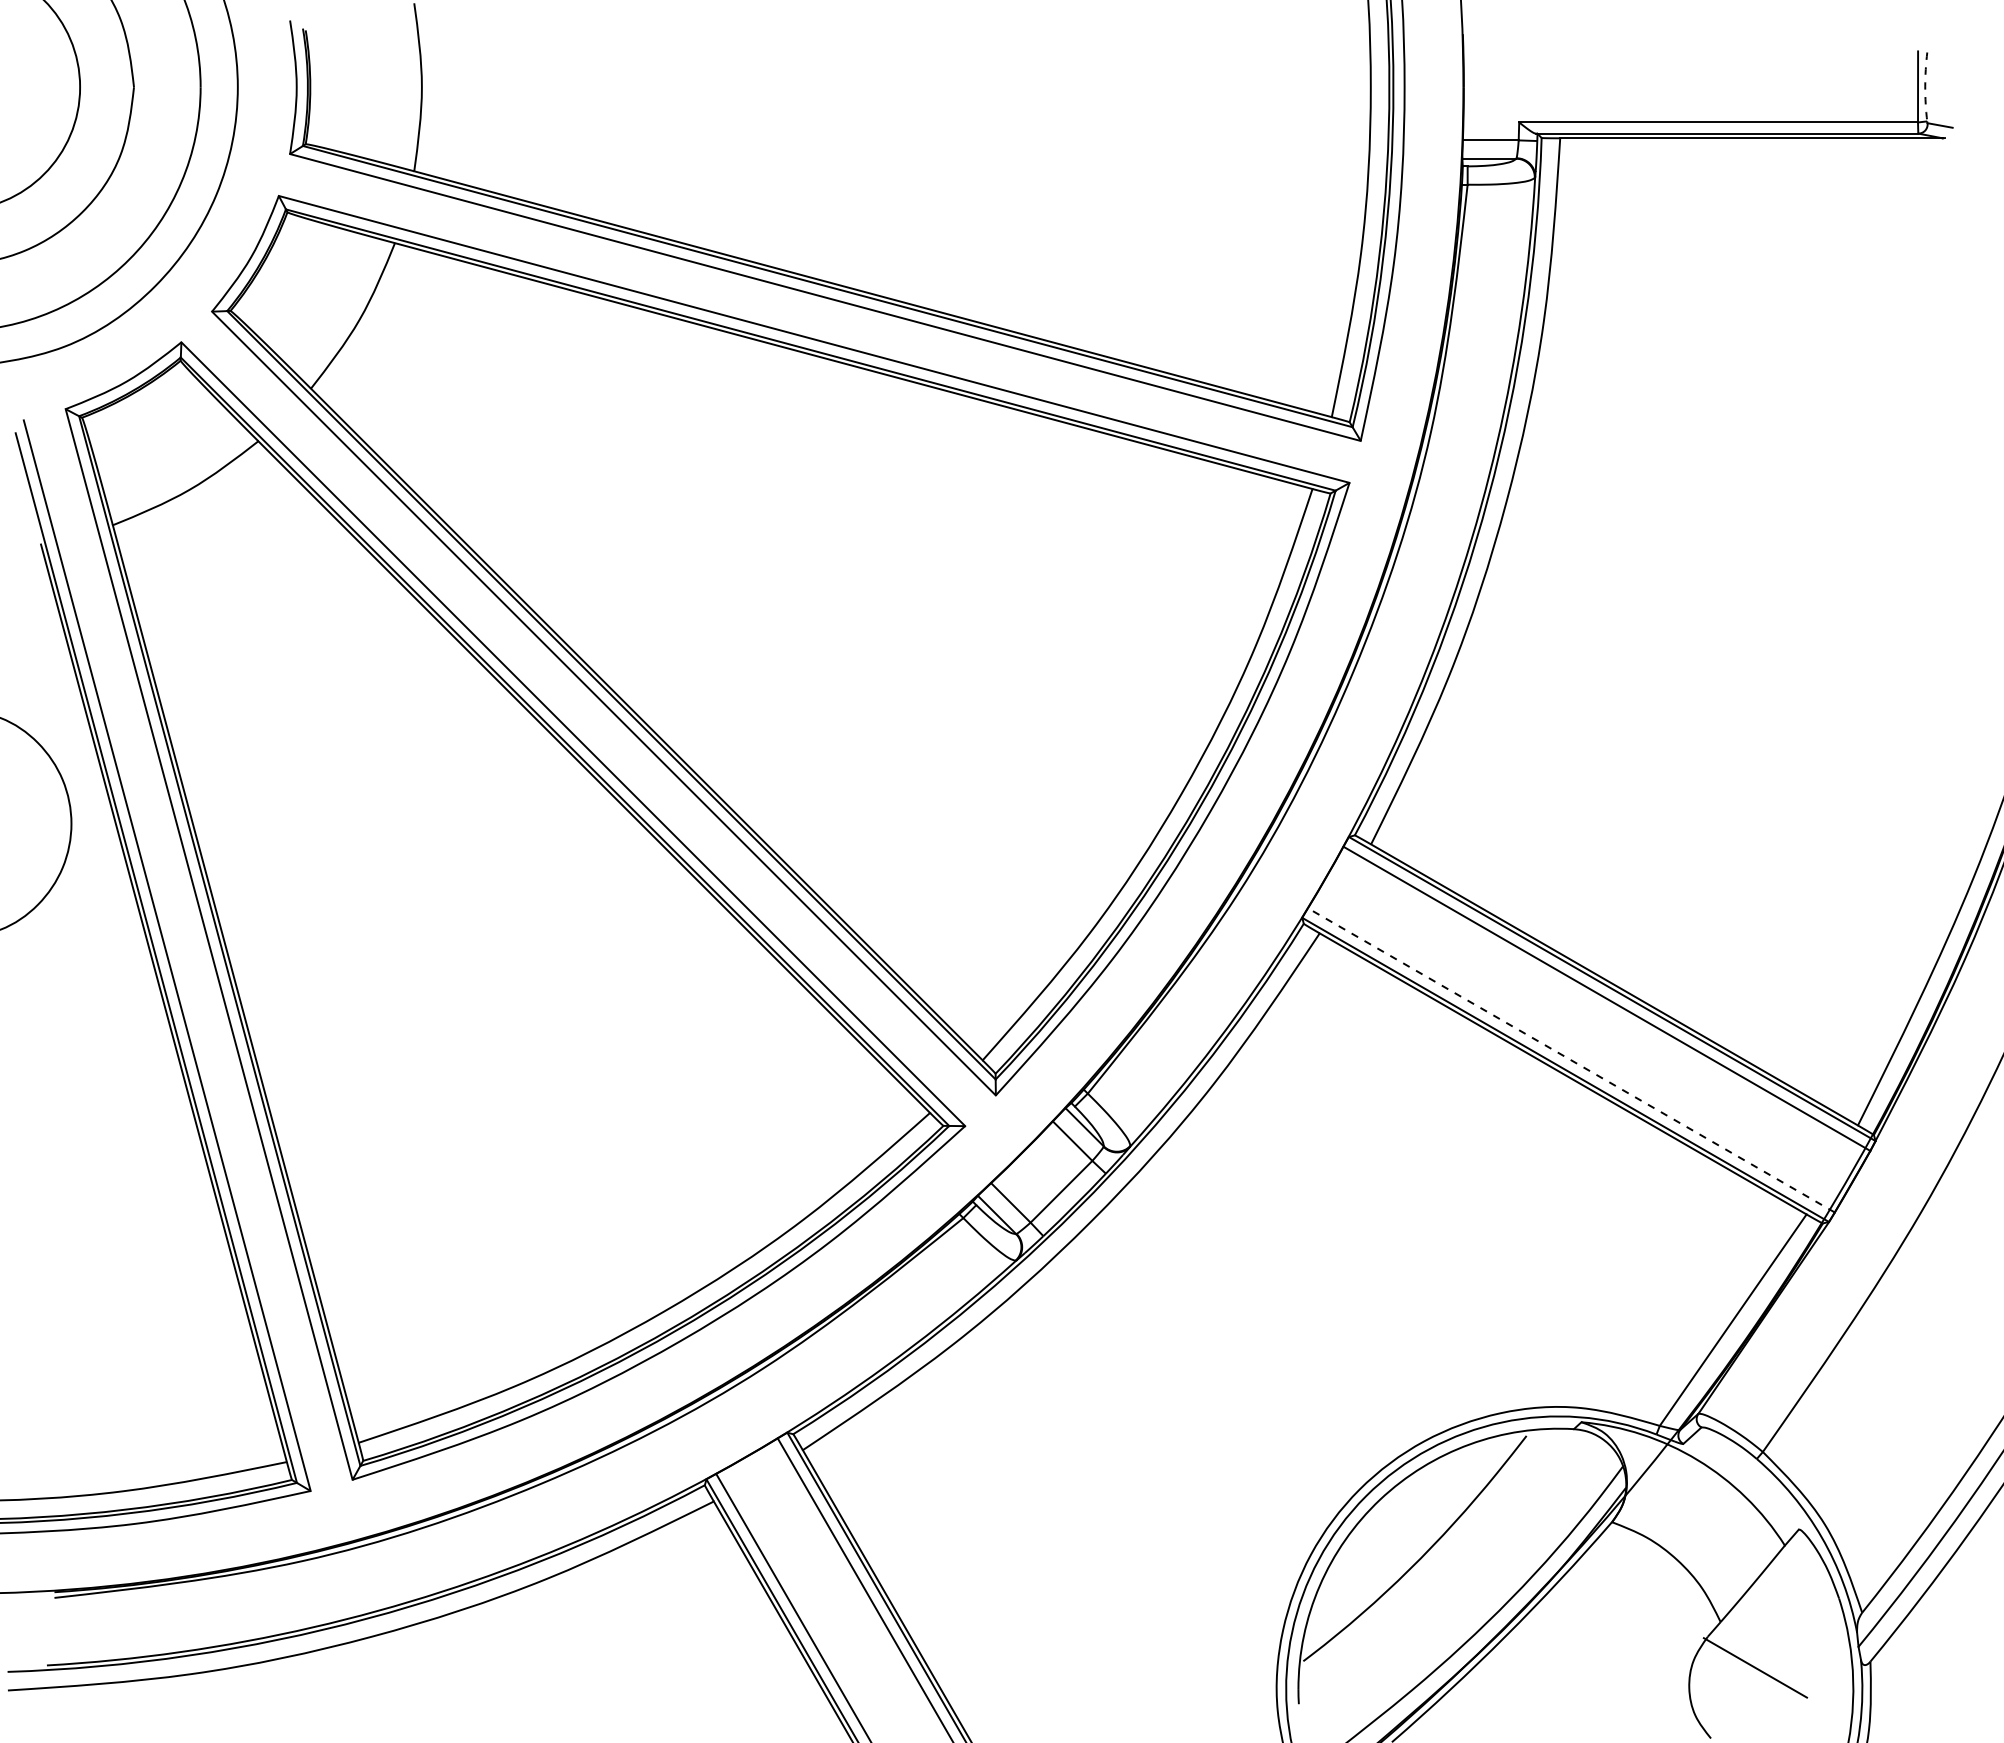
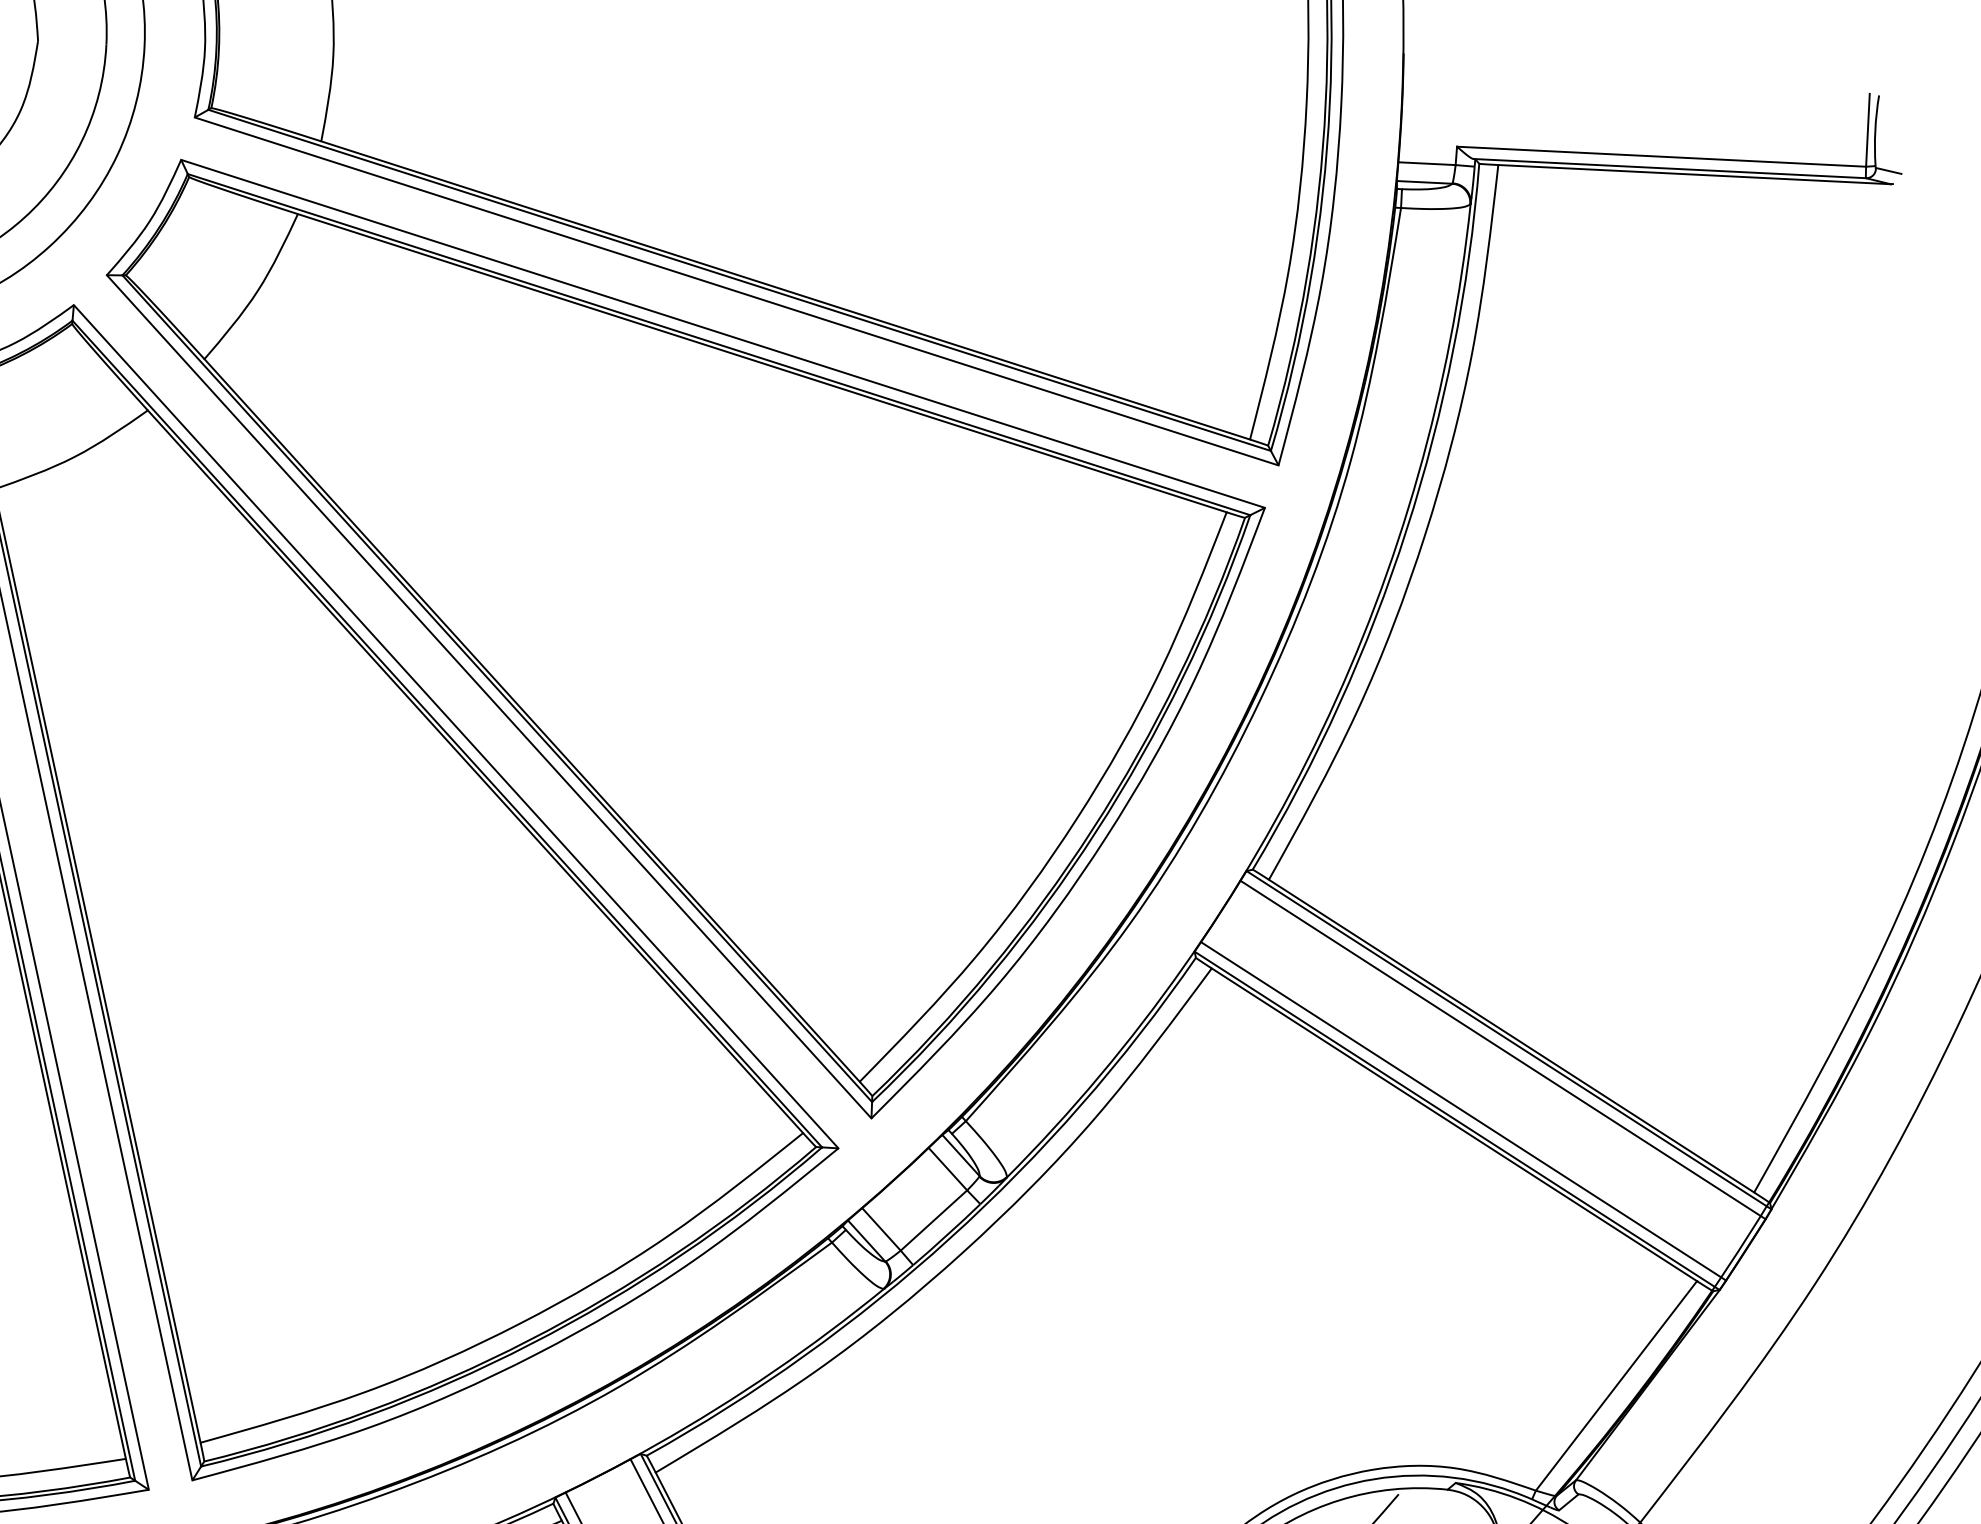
arc: (1925, 86) -> (1875, 130), dashed -> solid
line: (1570, 1060) -> (1462, 1111), dashed -> solid

